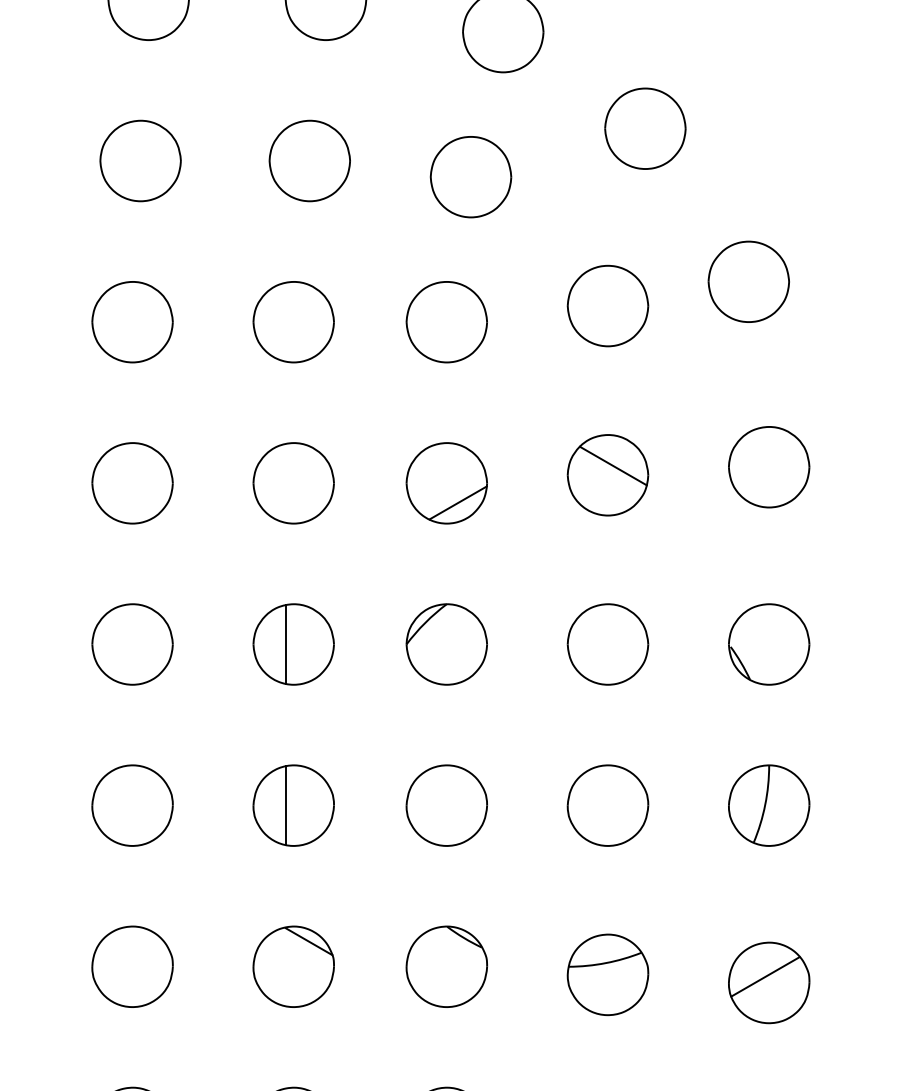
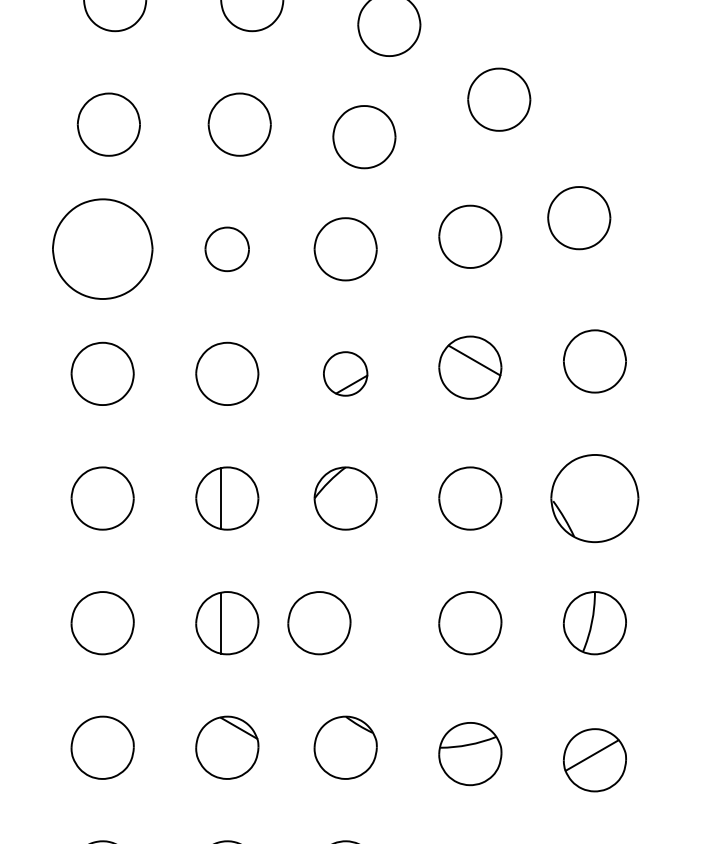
part: (132, 322) -> (102, 249), size x1.6
part: (293, 322) -> (227, 249), size x0.7
part: (446, 483) -> (345, 374), size x0.7
part: (769, 644) -> (595, 498), size x1.4
part: (446, 805) -> (319, 623), moved

